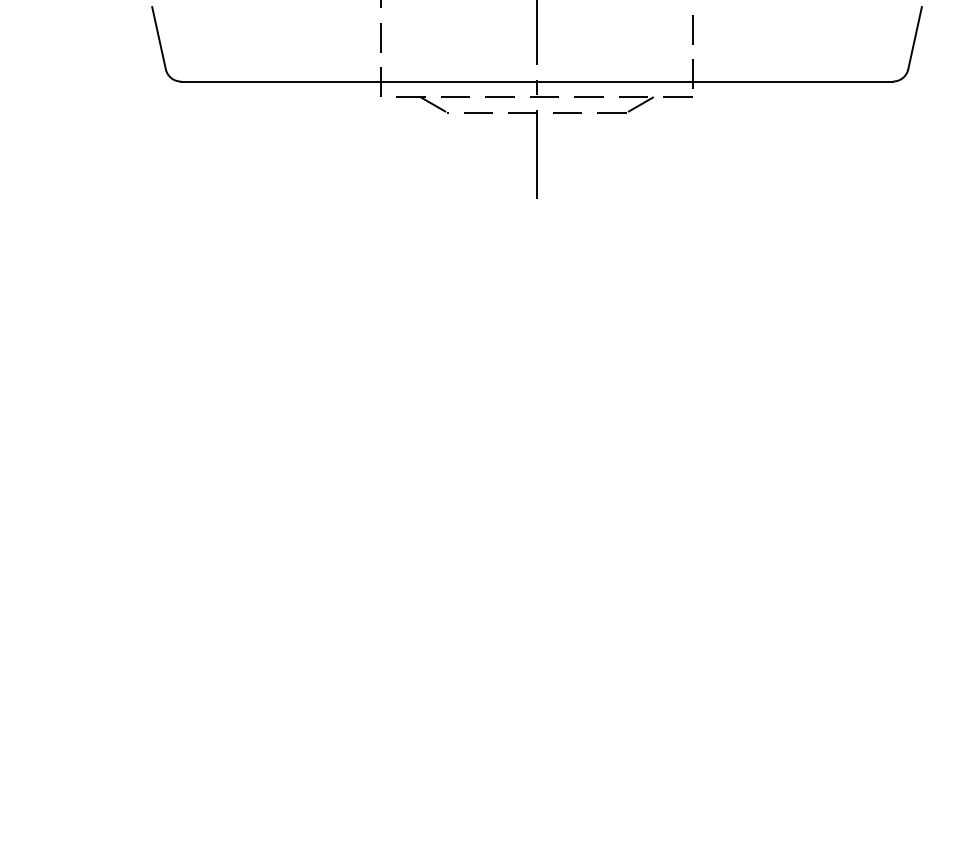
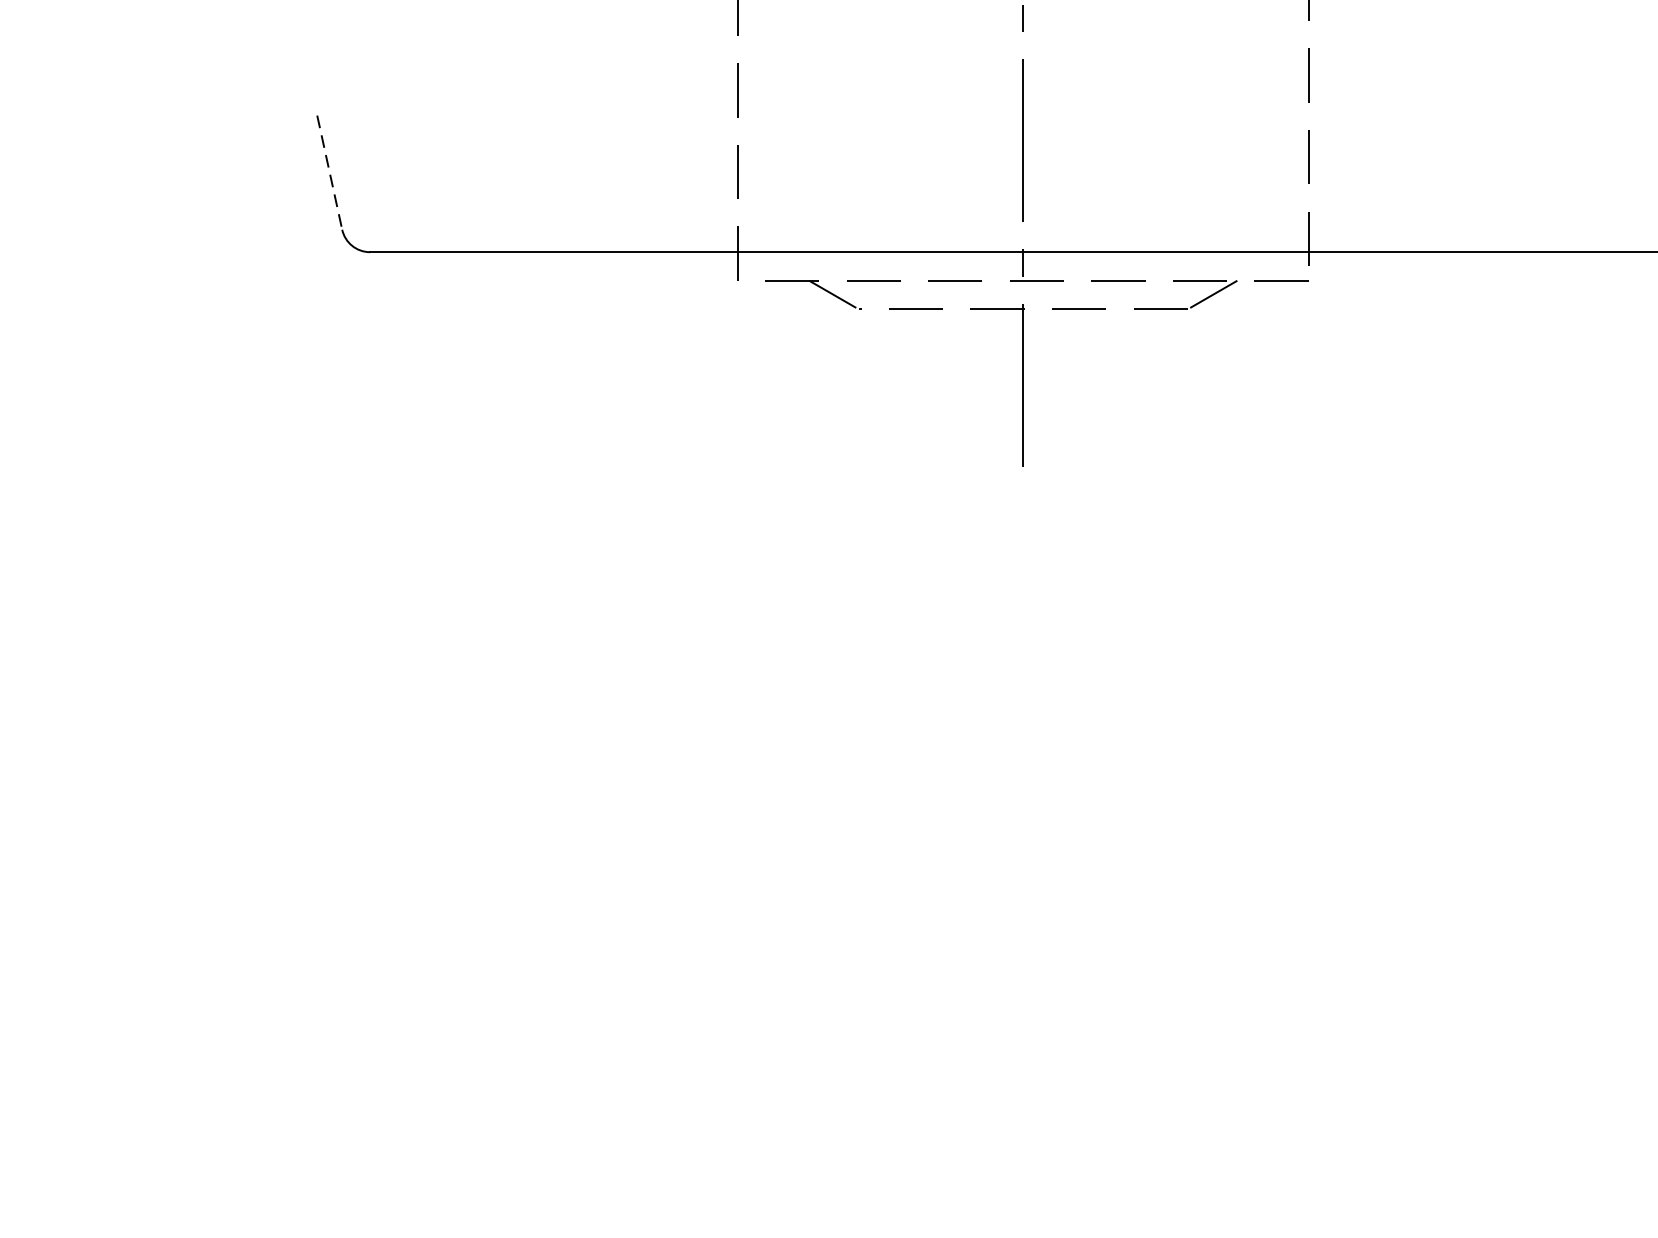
line: (159, 38) -> (330, 173), solid -> dashed

